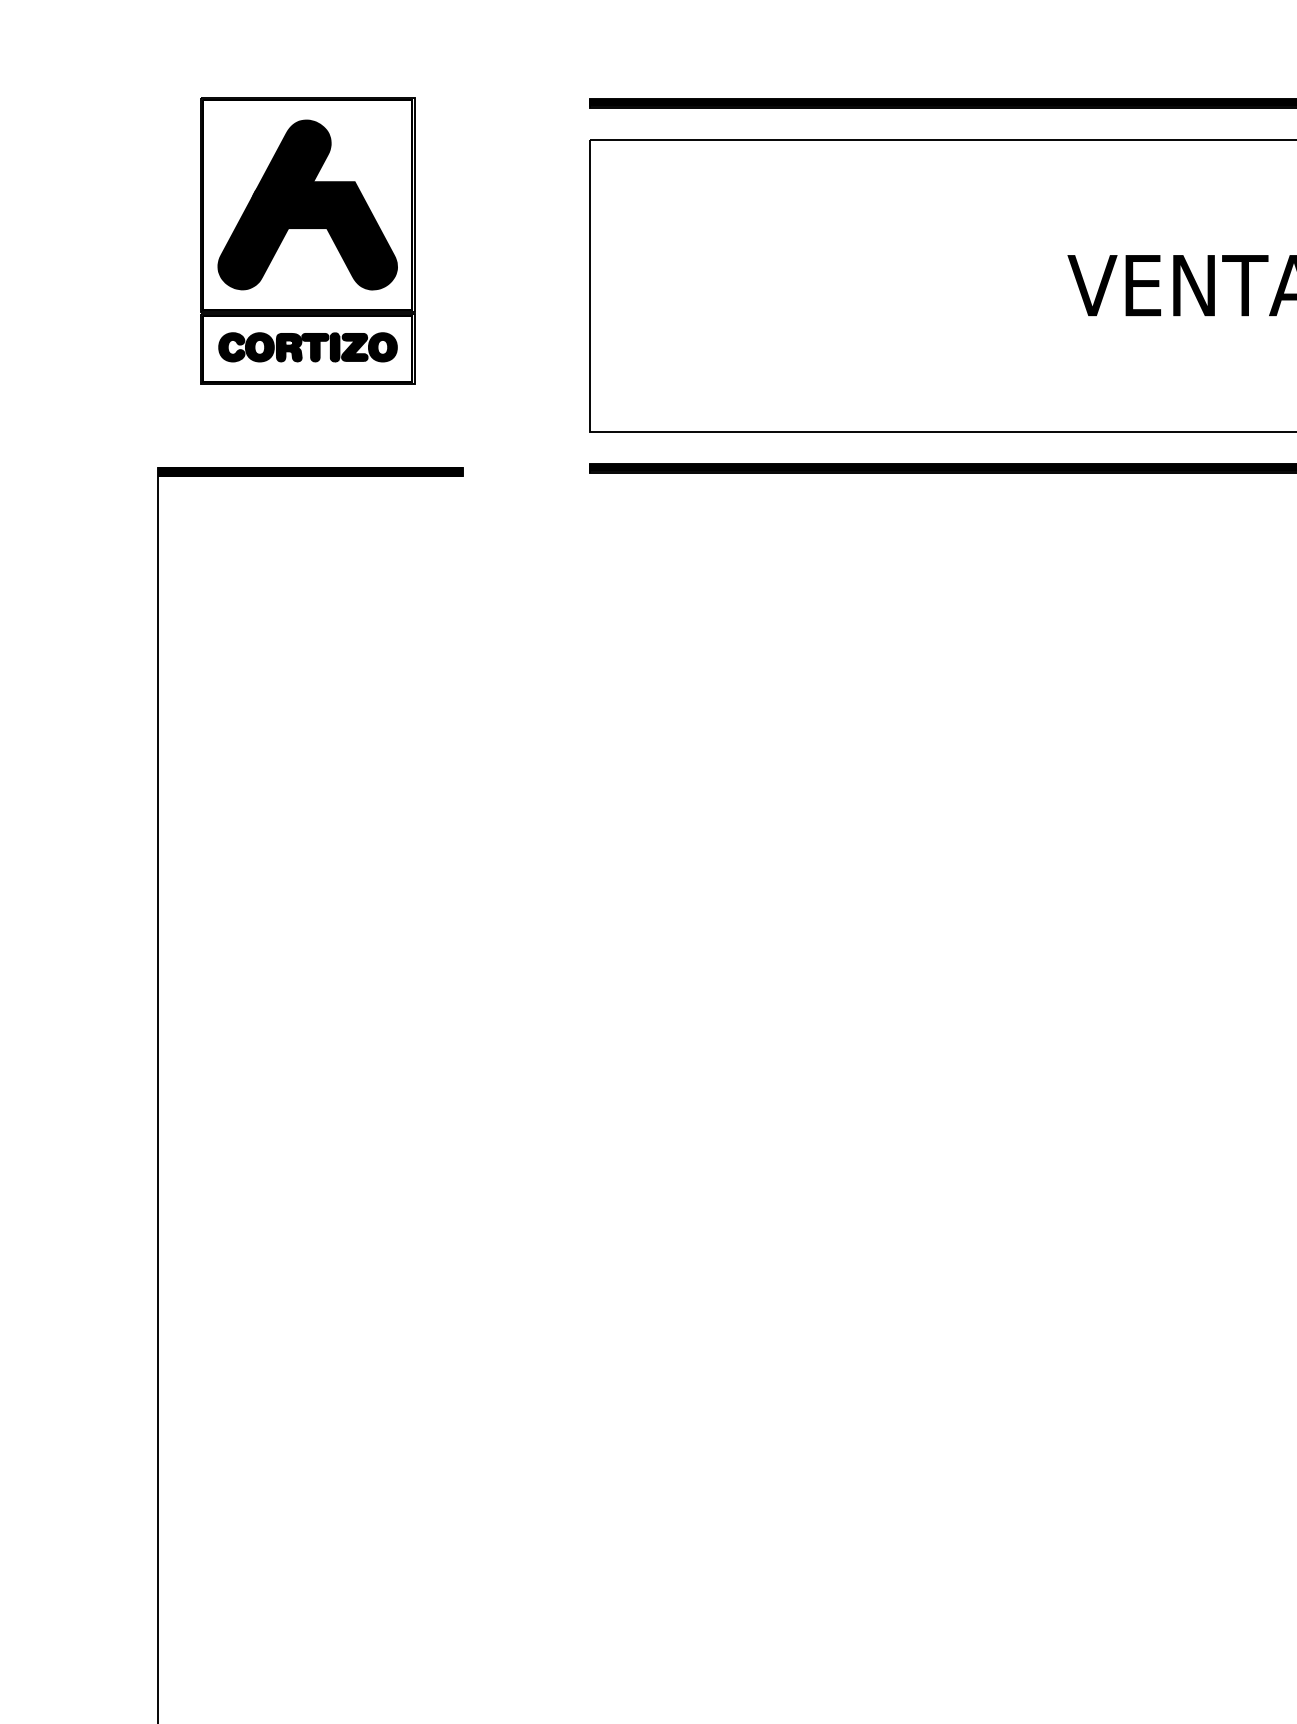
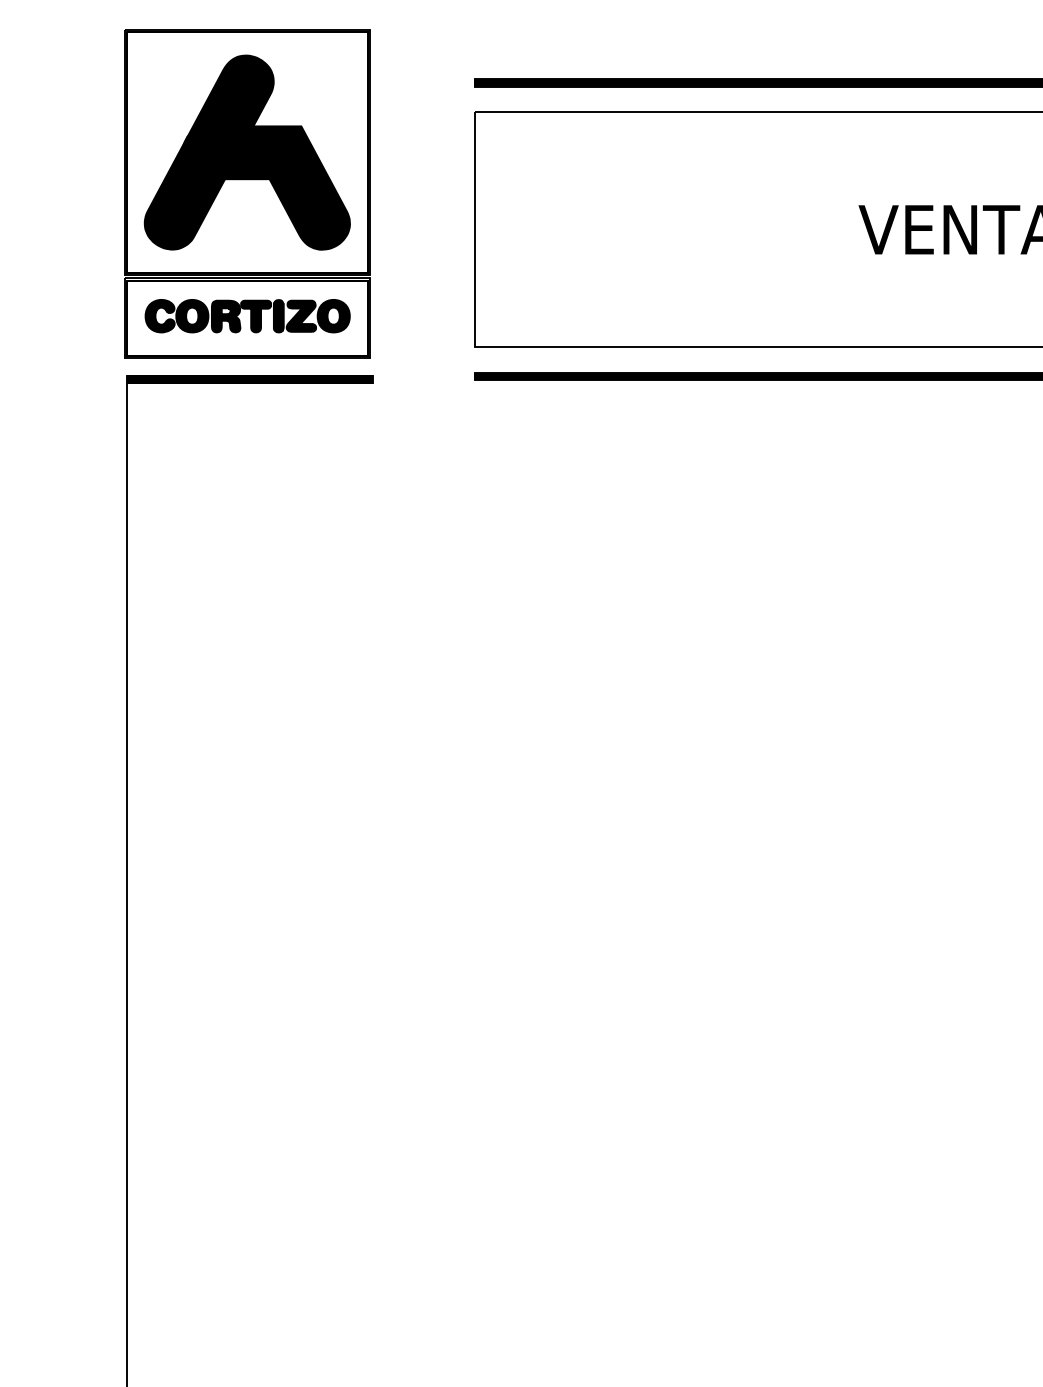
part: (307, 240) -> (247, 193), size x1.43

